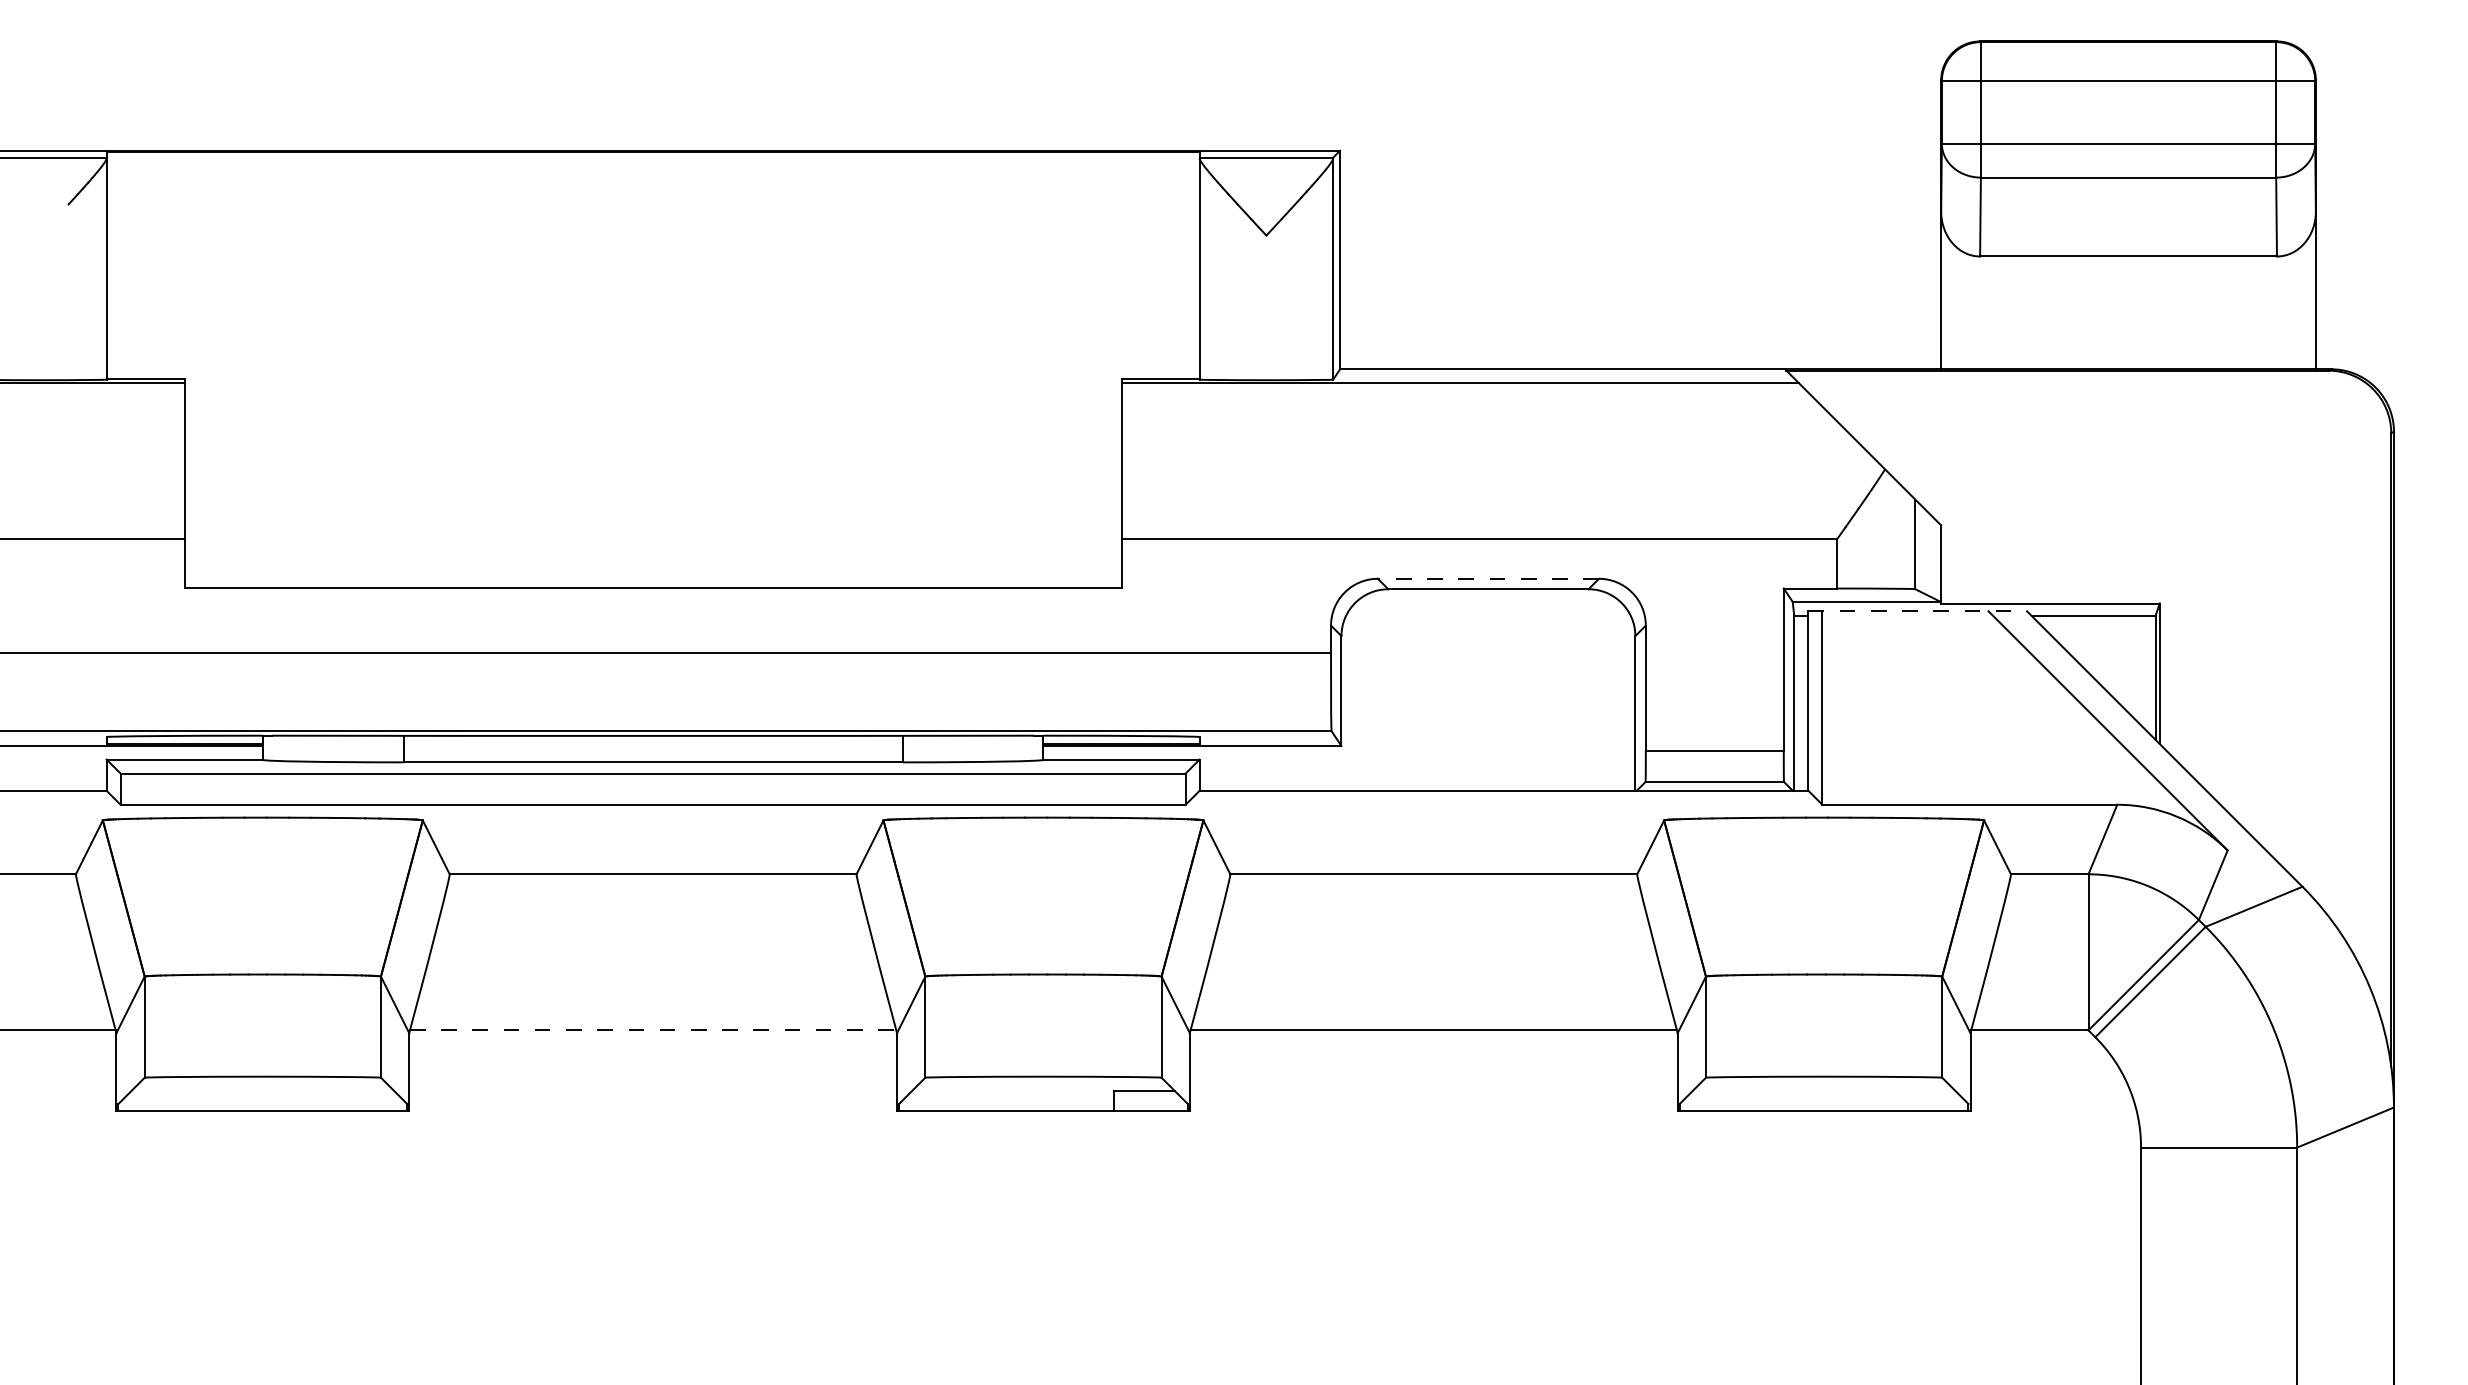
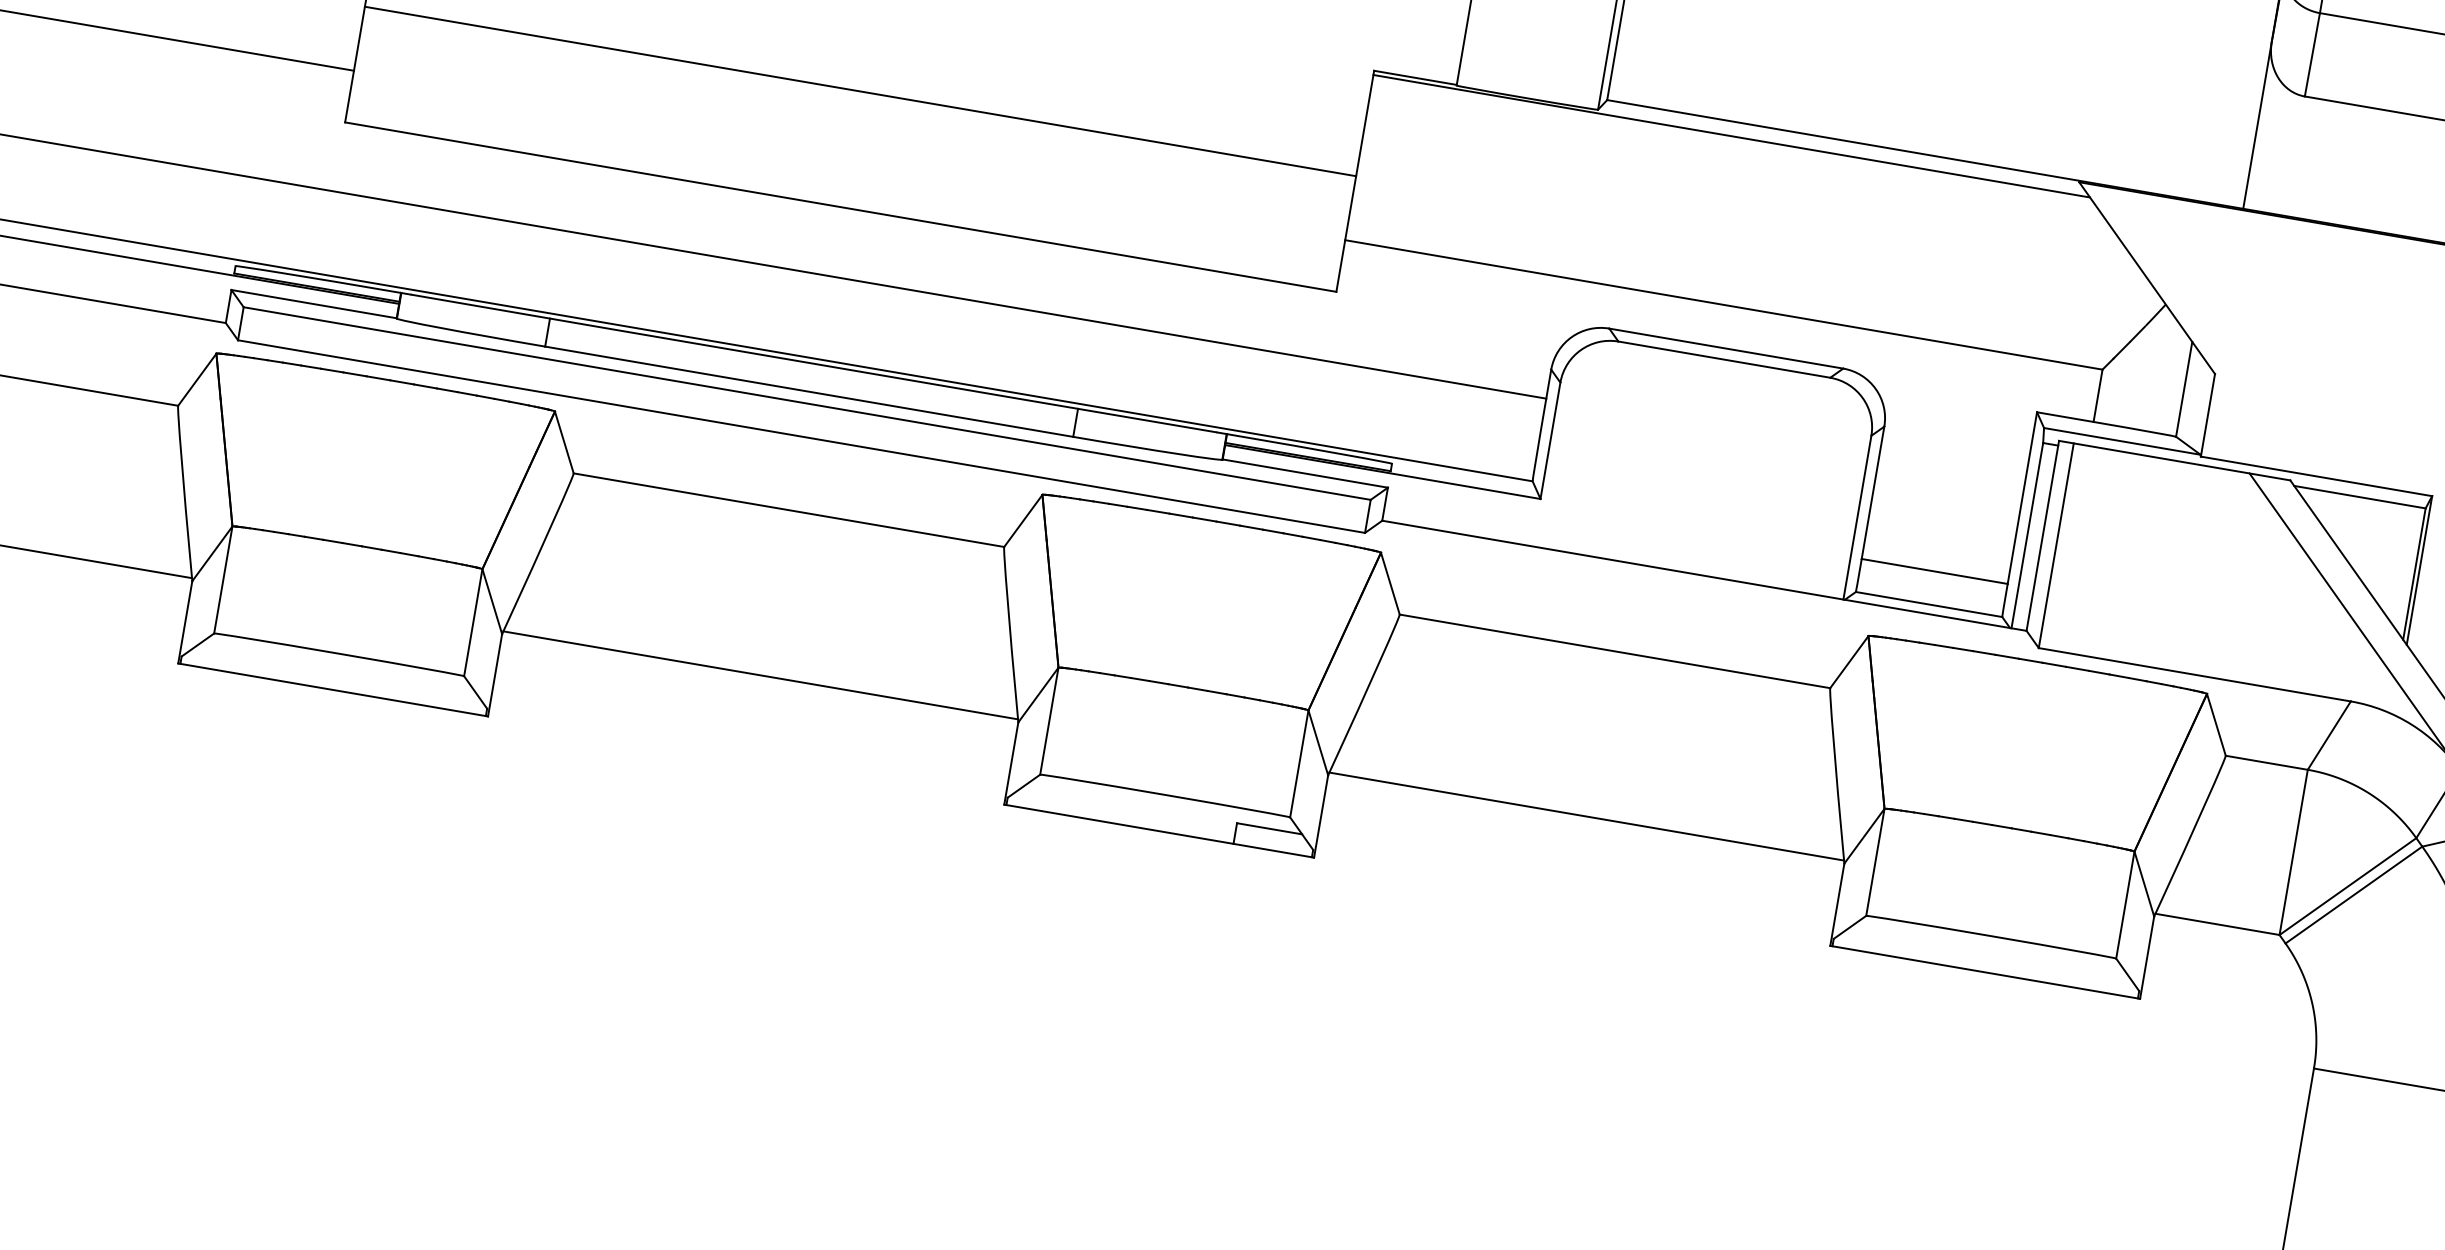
line: (652, 478) -> (859, 91), added
line: (1488, 578) -> (1726, 348), dashed -> solid
line: (1918, 611) -> (2175, 460), dashed -> solid
line: (653, 1030) -> (761, 675), dashed -> solid

